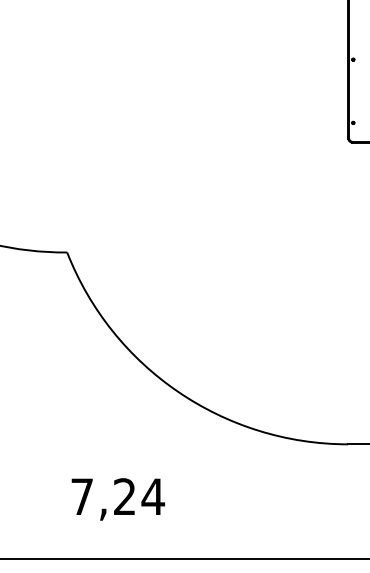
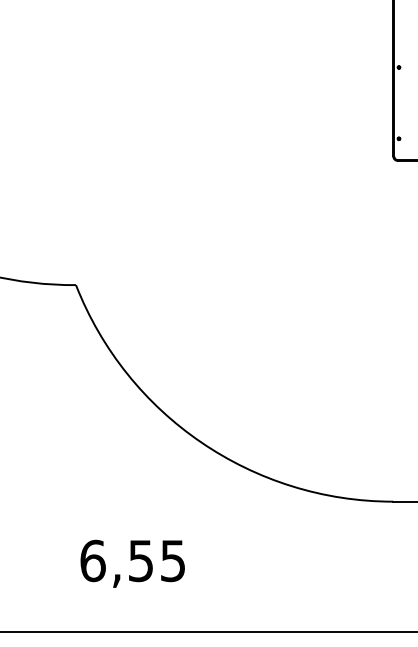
text: (118, 496) -> (133, 560), 7,24 -> 6,55

